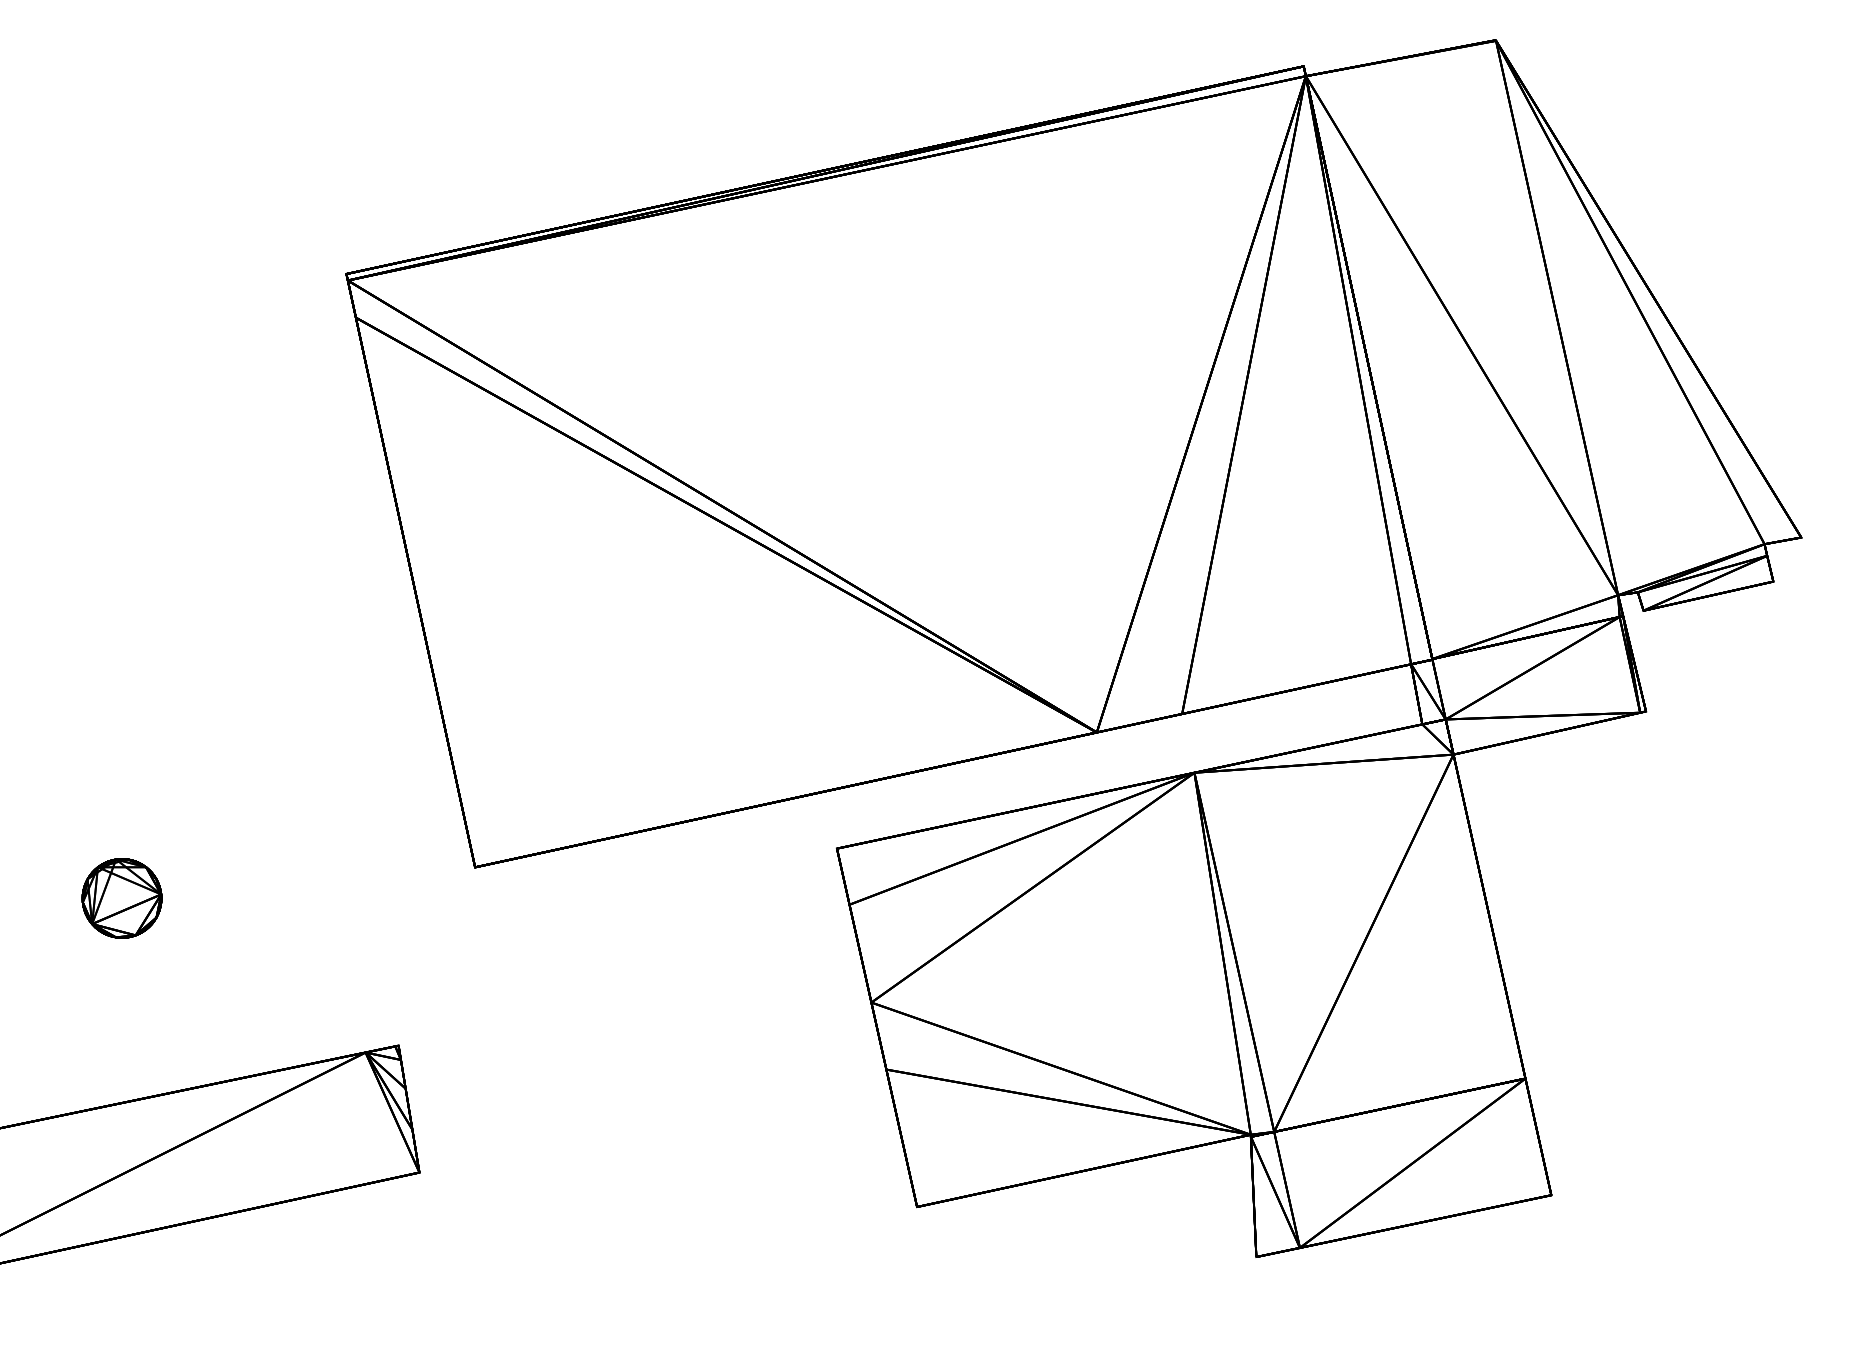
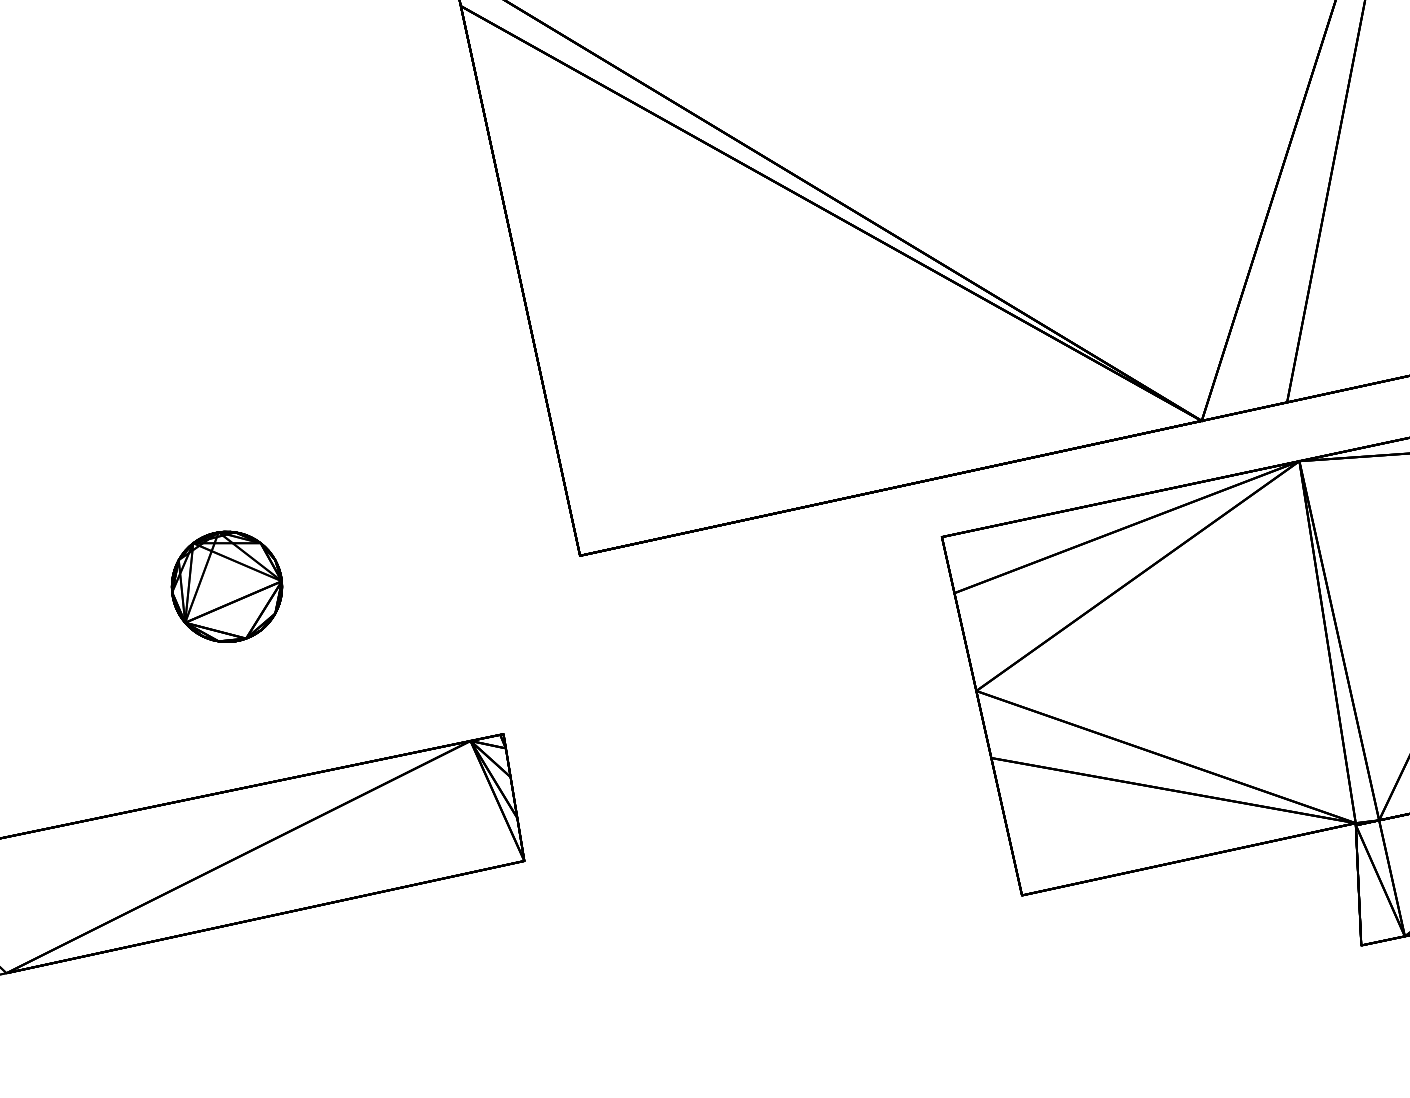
part: (121, 898) -> (226, 586), size x1.4

